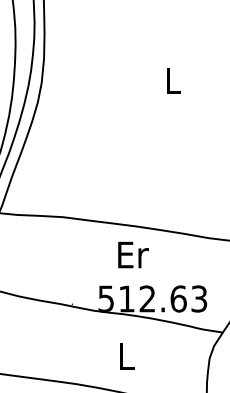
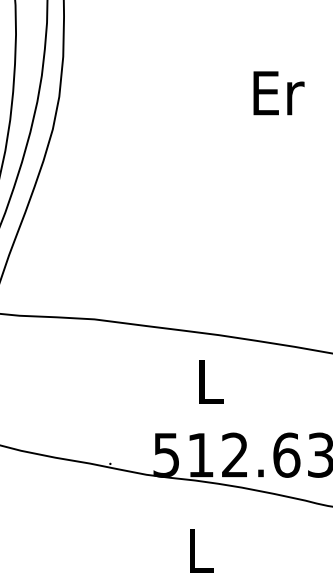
text: (173, 80) -> (278, 92), L -> Er
text: (133, 254) -> (211, 381), Er -> L

